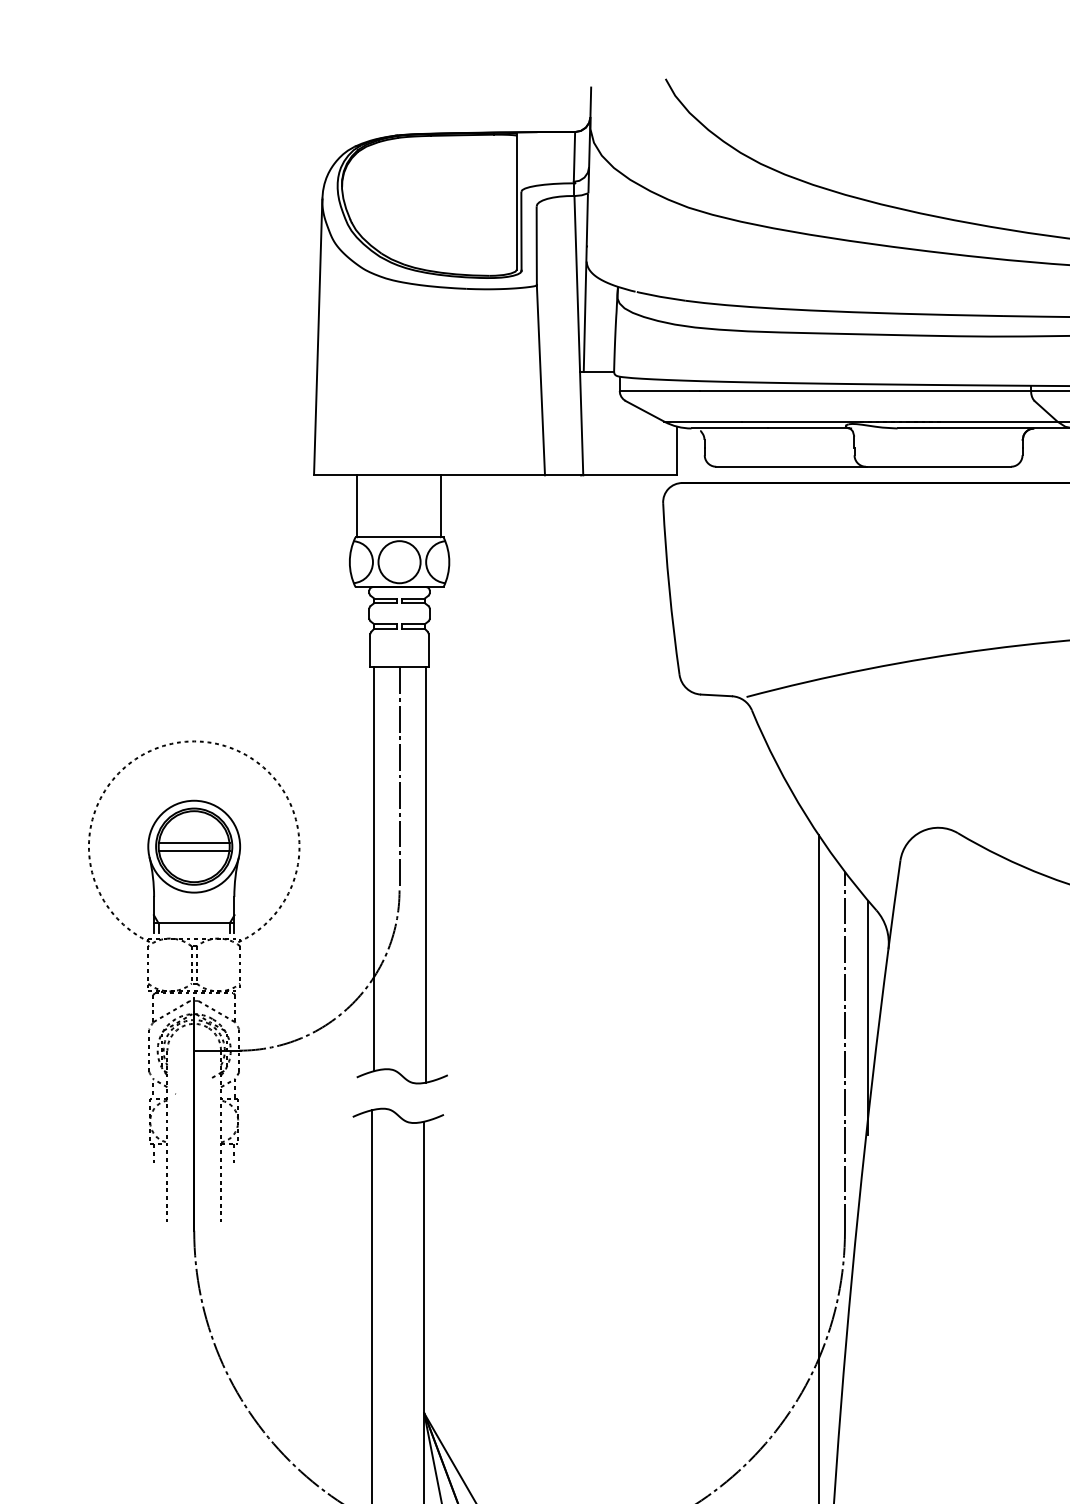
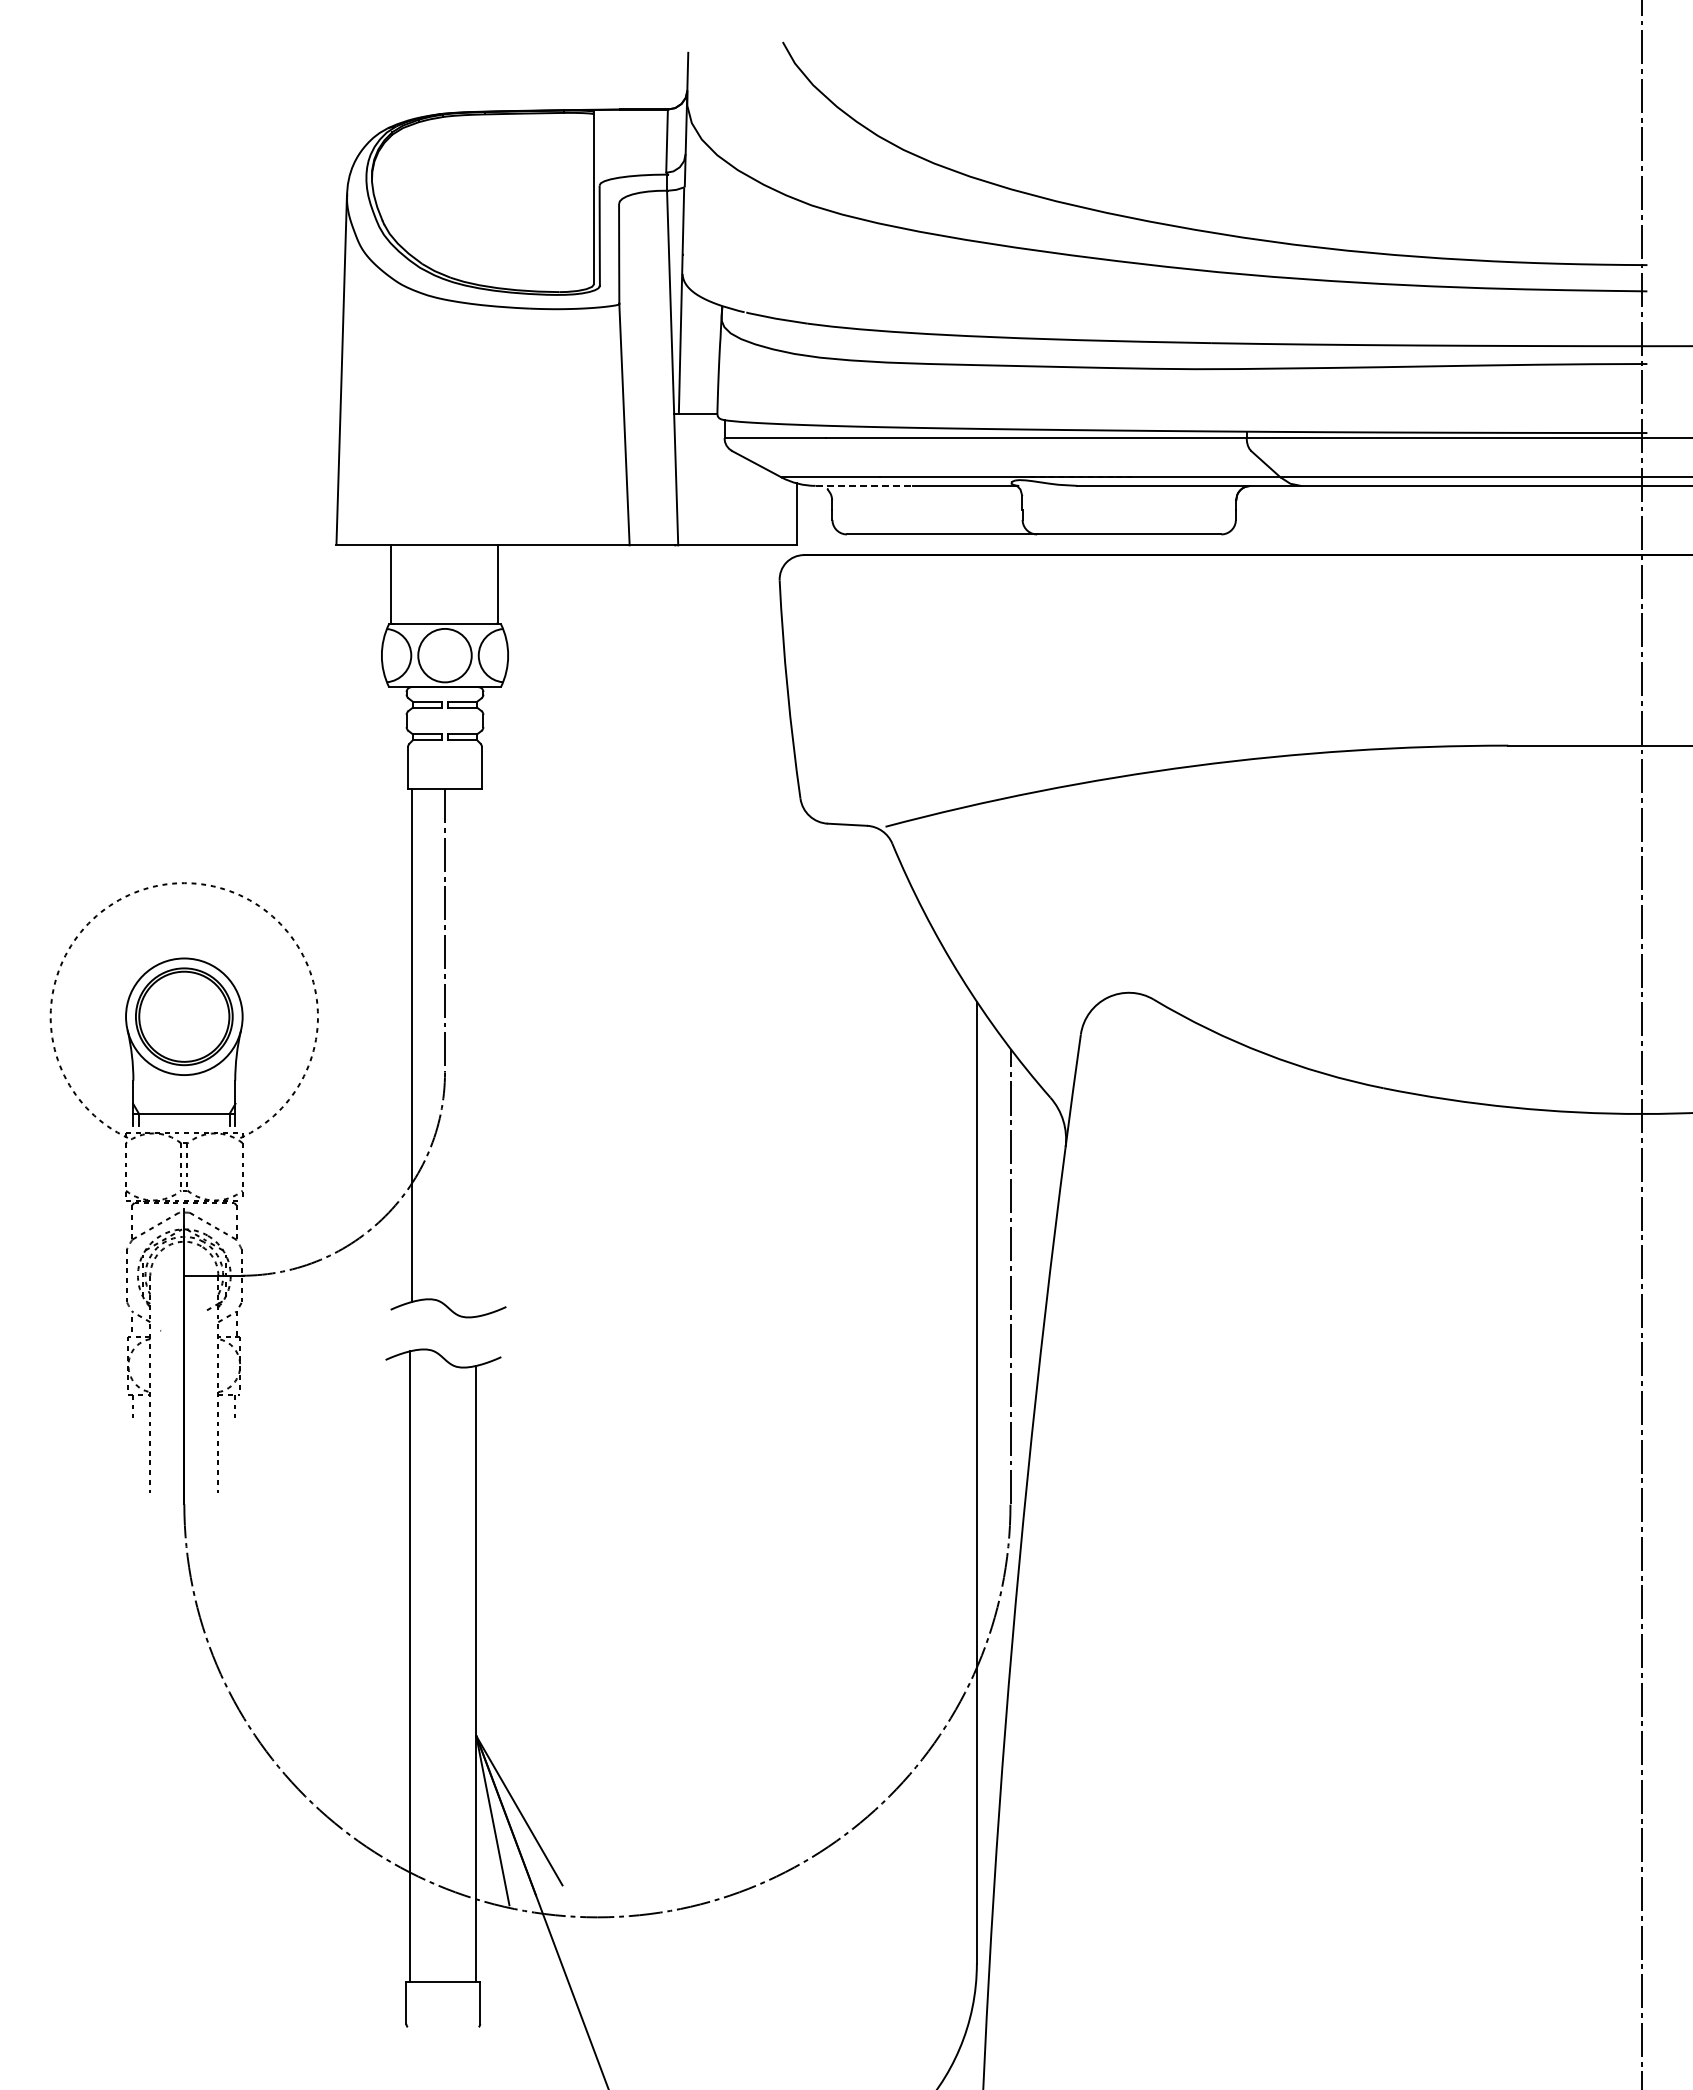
line: (729, 428) -> (864, 485), solid -> dashed
line: (194, 842) -> (184, 1011), removed
line: (194, 850) -> (184, 1021), removed
line: (425, 874) -> (478, 1052), removed
line: (868, 1018) -> (1040, 1234), removed

